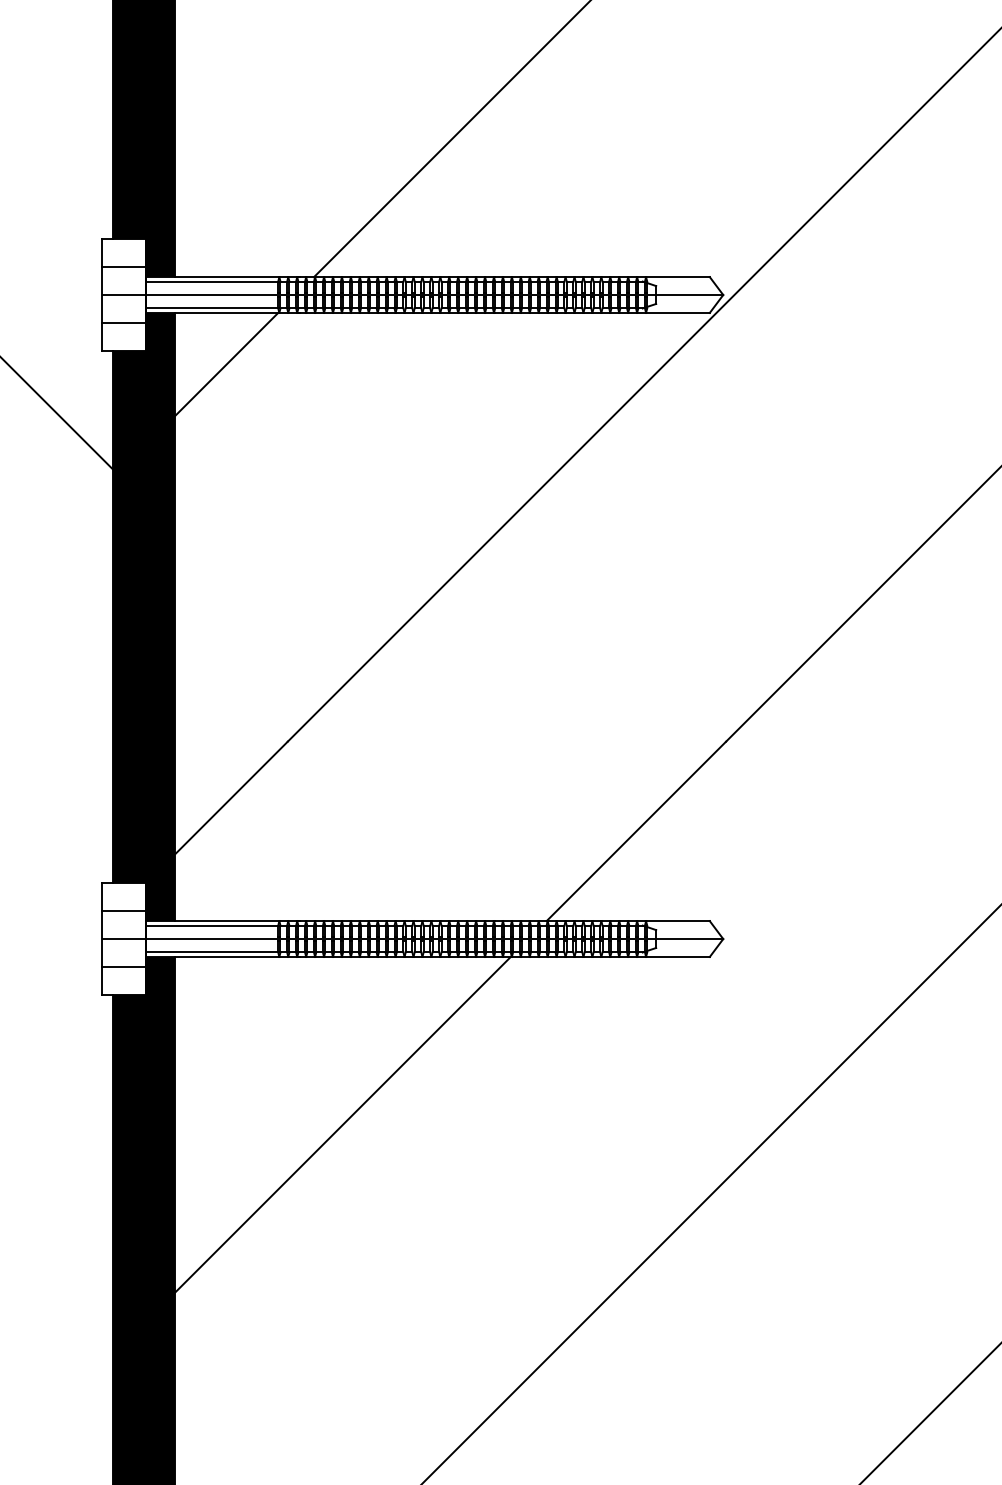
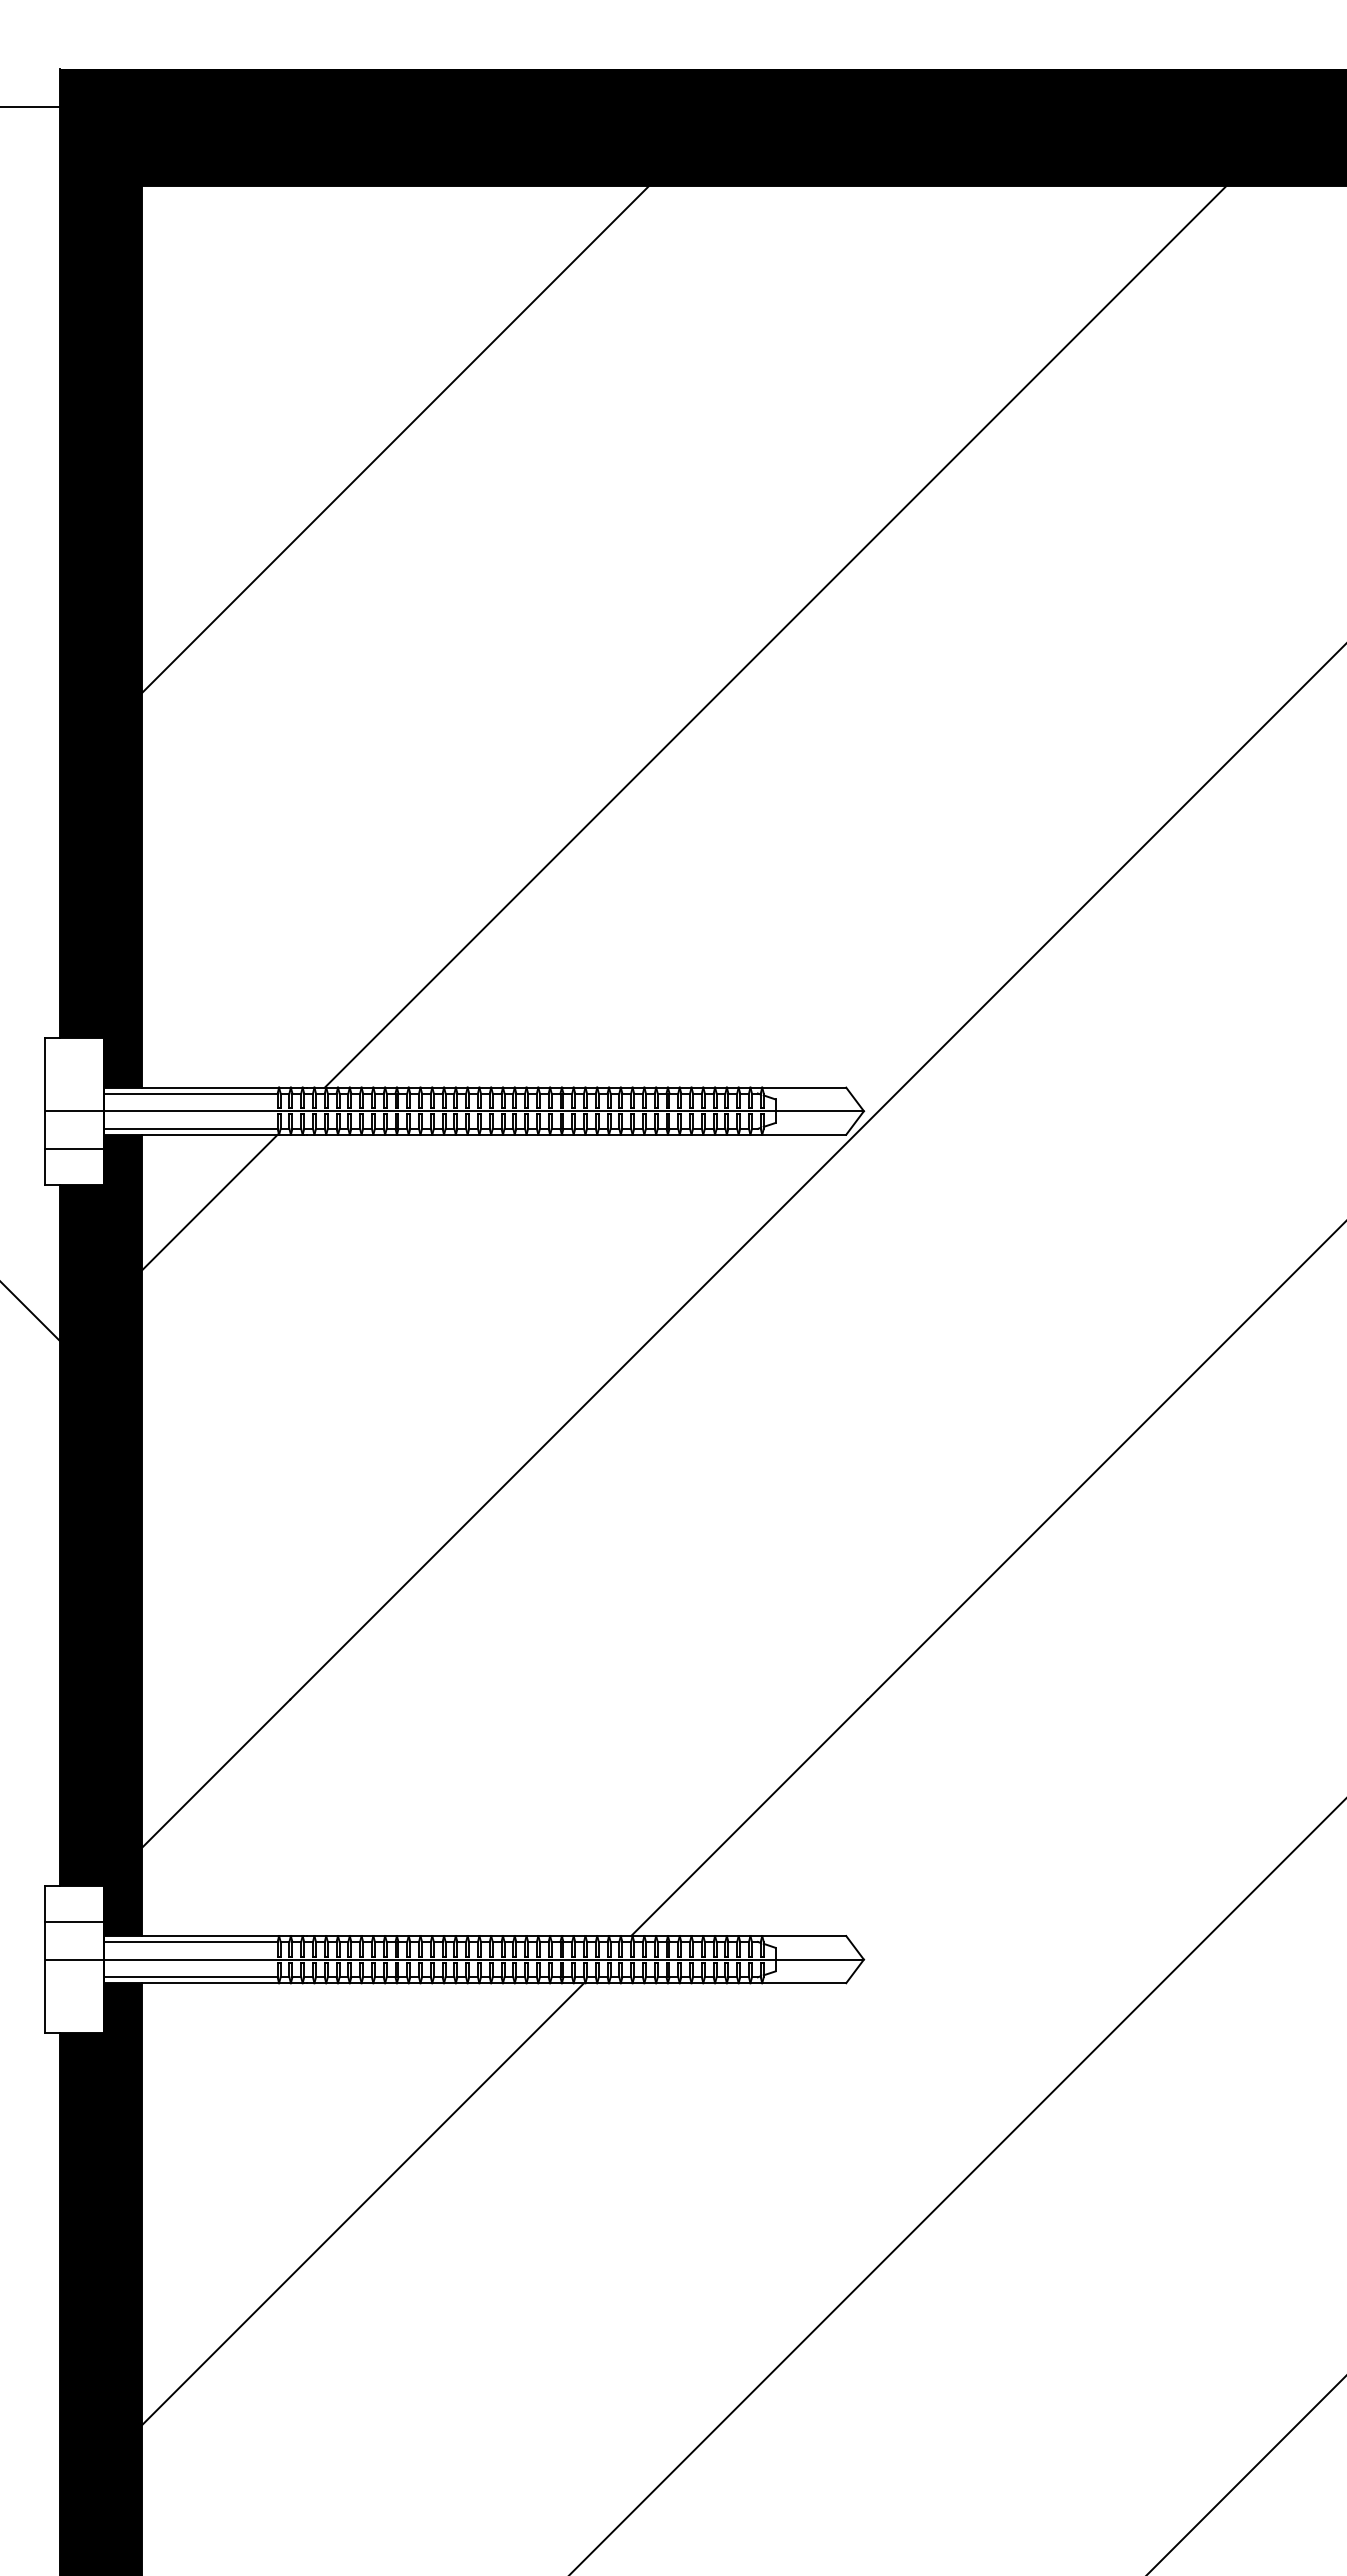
line: (123, 266) -> (73, 1073), removed
line: (123, 967) -> (73, 1997), removed

